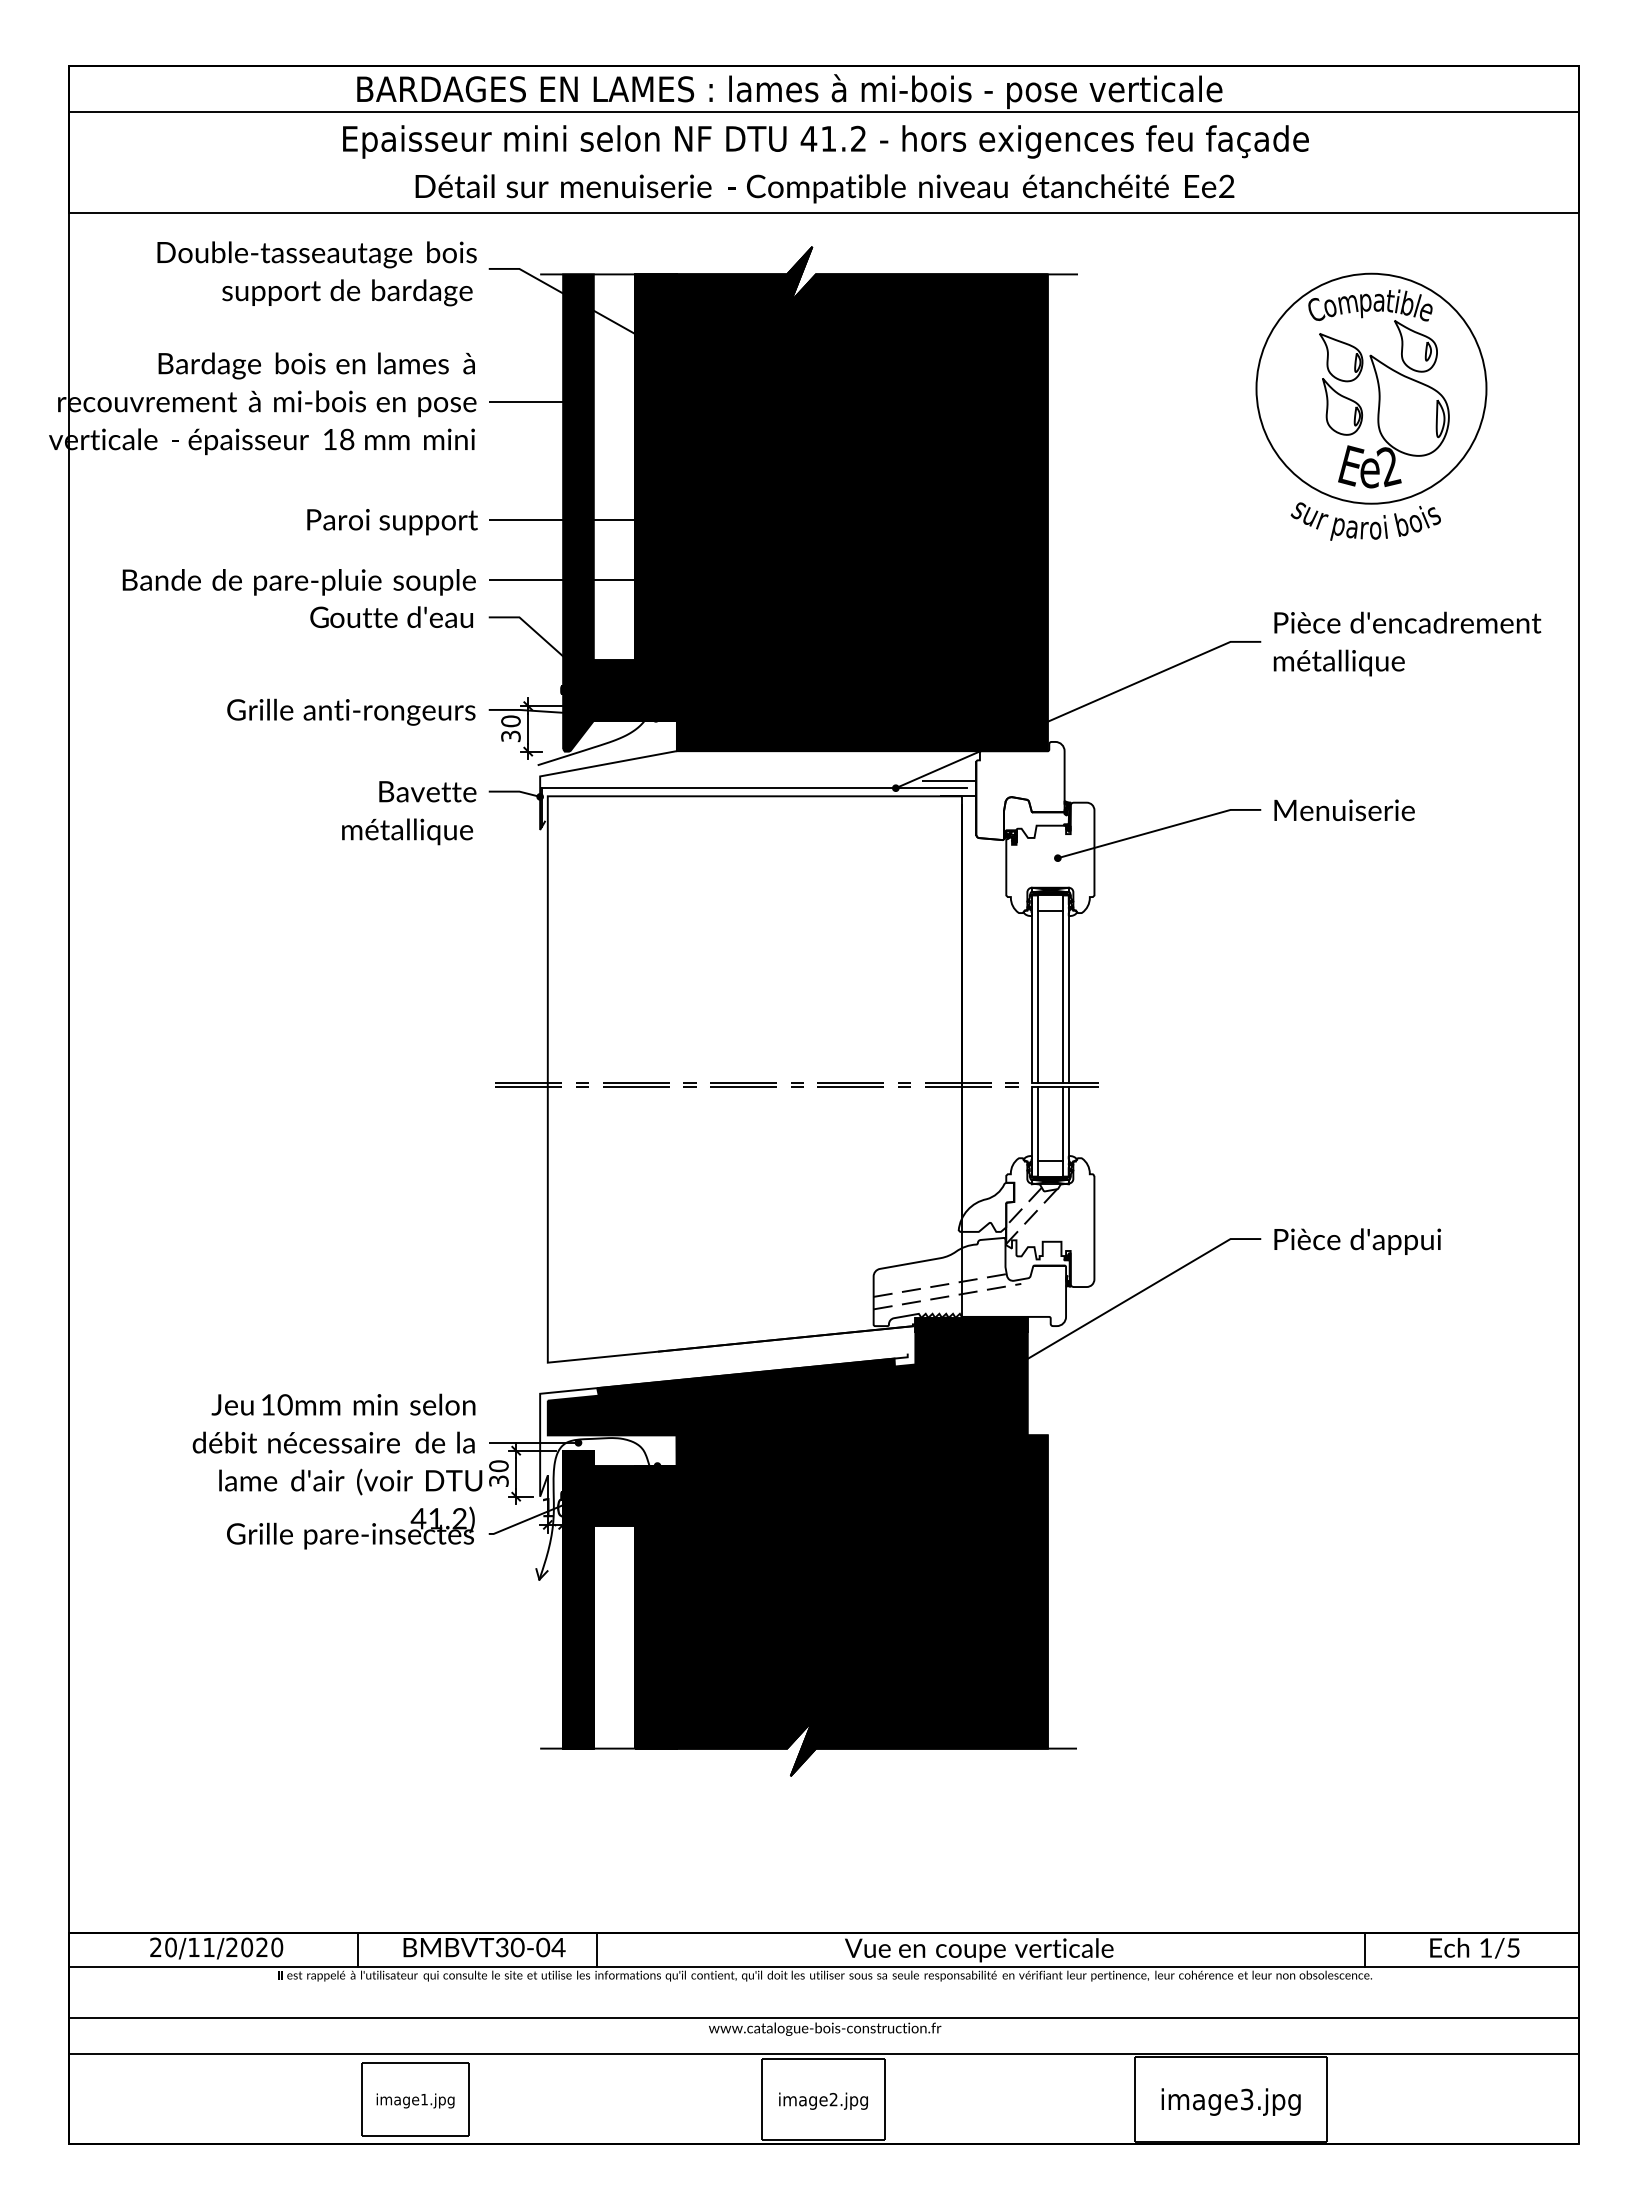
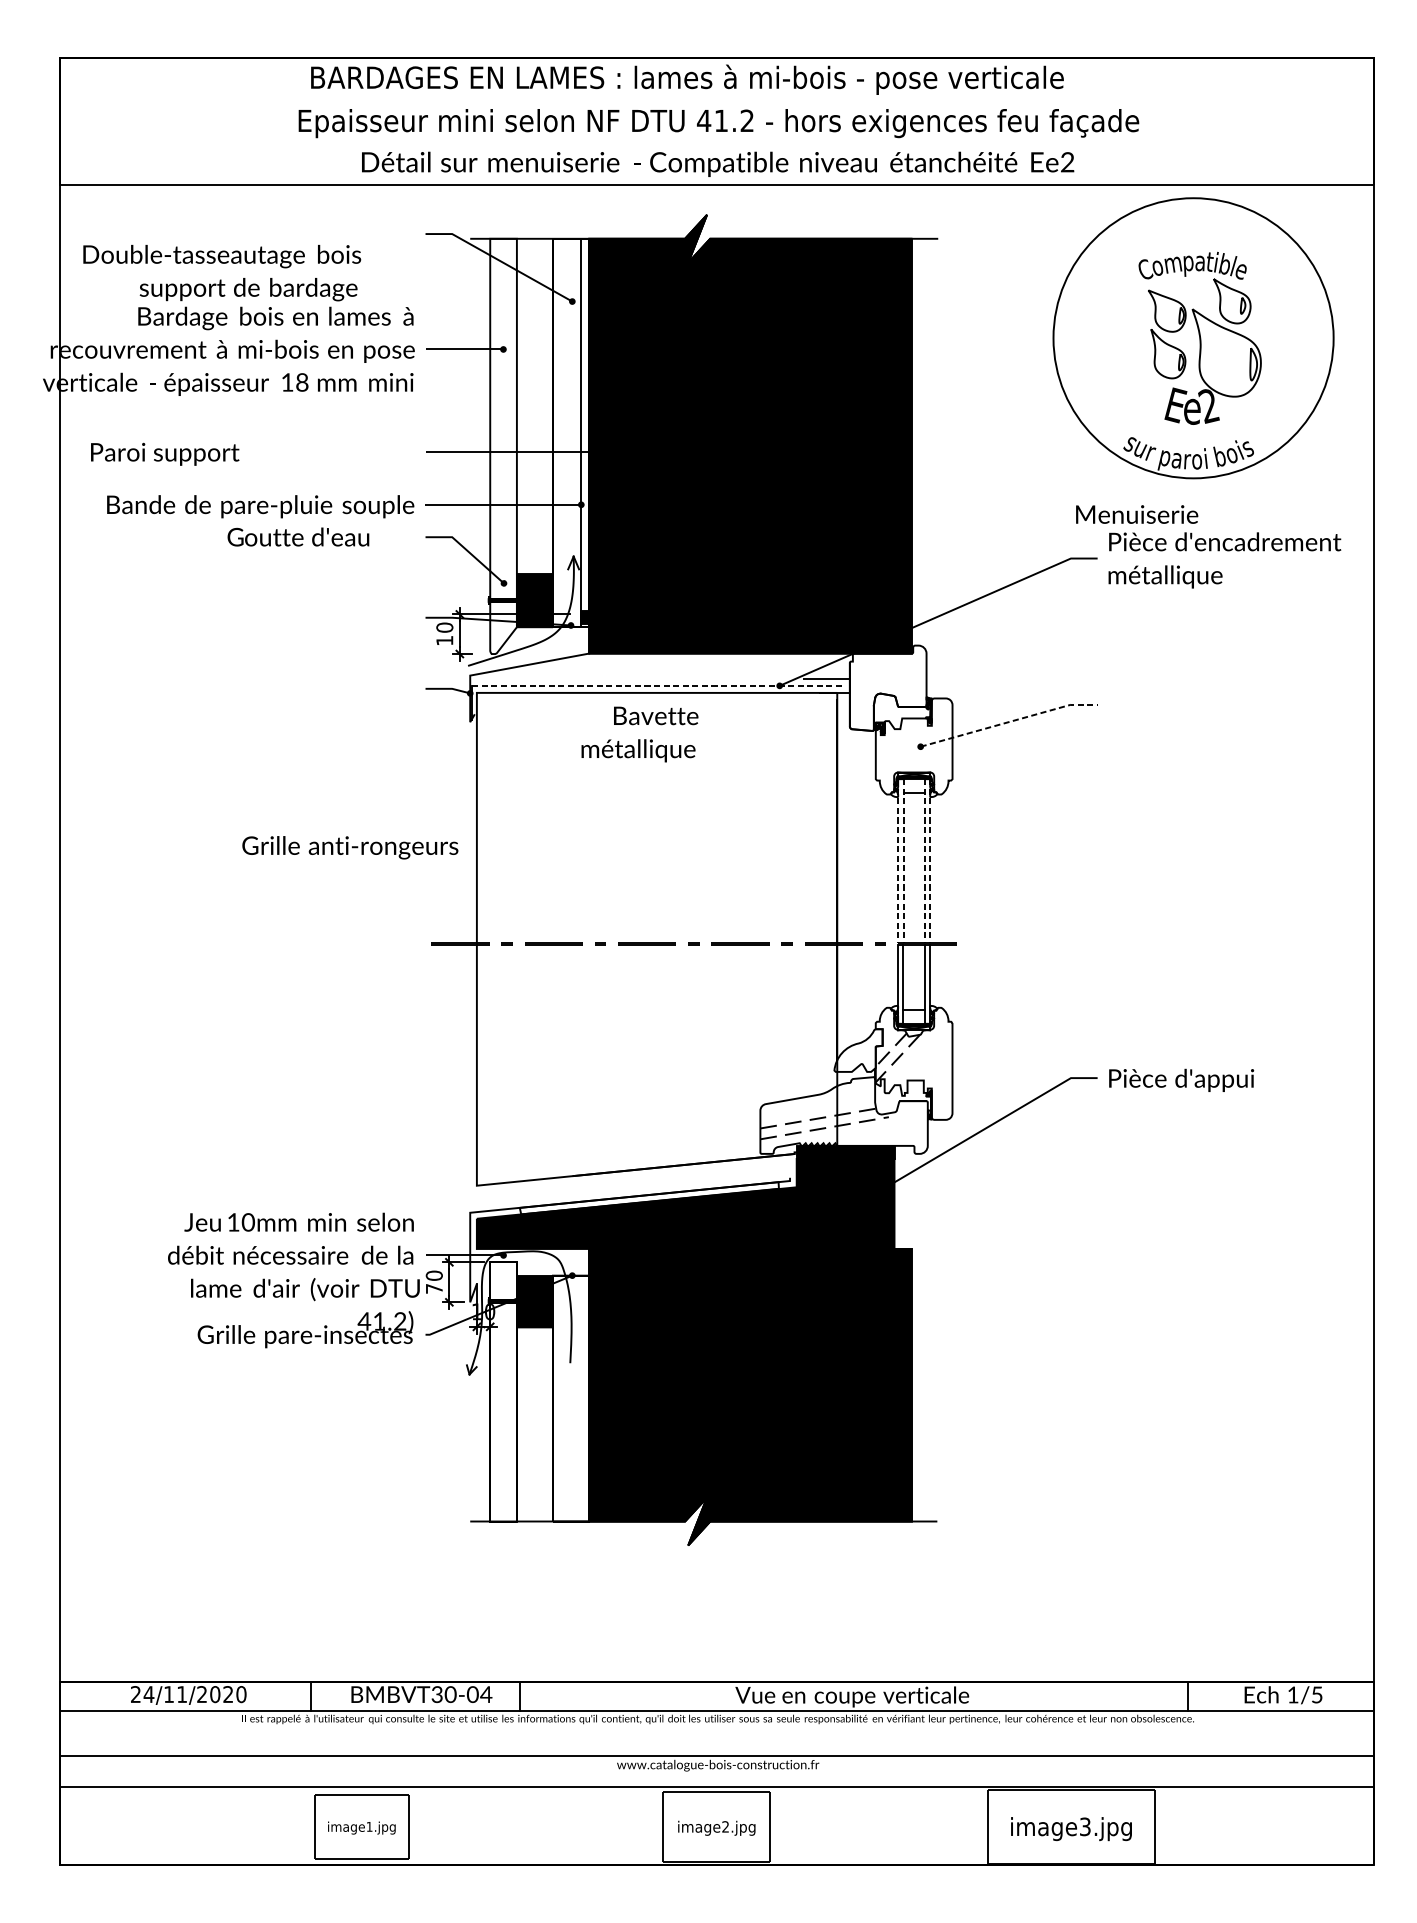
line: (824, 112) -> (717, 97), removed
text: (316, 273) -> (221, 272), moved
circle: (1371, 388) -> (1193, 338), size x1.4
fill: (655, 497) -> (570, 432), removed
fill: (578, 512) -> (503, 445), removed
text: (392, 522) -> (165, 454), moved
text: (391, 617) -> (298, 537), moved
text: (351, 711) -> (350, 847), moved
text: (510, 736) -> (444, 640), 30 -> 10
line: (754, 788) -> (656, 686), solid -> dashed
text: (1344, 810) -> (1137, 514), moved
text: (409, 813) -> (640, 734), moved
line: (1159, 829) -> (1009, 721), solid -> dashed
line: (1031, 989) -> (897, 861), solid -> dashed
line: (1038, 989) -> (903, 861), solid -> dashed
line: (1062, 989) -> (924, 861), solid -> dashed
line: (1068, 989) -> (929, 861), solid -> dashed
fill: (745, 1376) -> (648, 1197), removed
text: (498, 1480) -> (433, 1288), 30 -> 70
fill: (578, 1599) -> (503, 1391), removed
fill: (655, 1607) -> (570, 1398), removed
text: (170, 1947) -> (148, 1694), 20/11/2020 -> 24/11/2020

